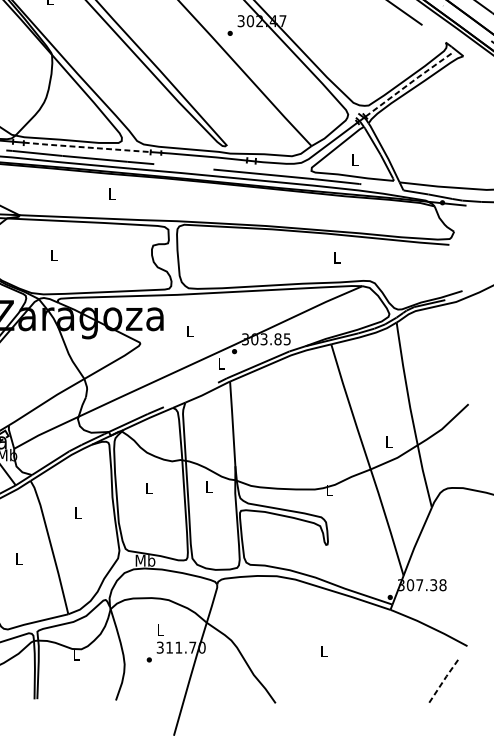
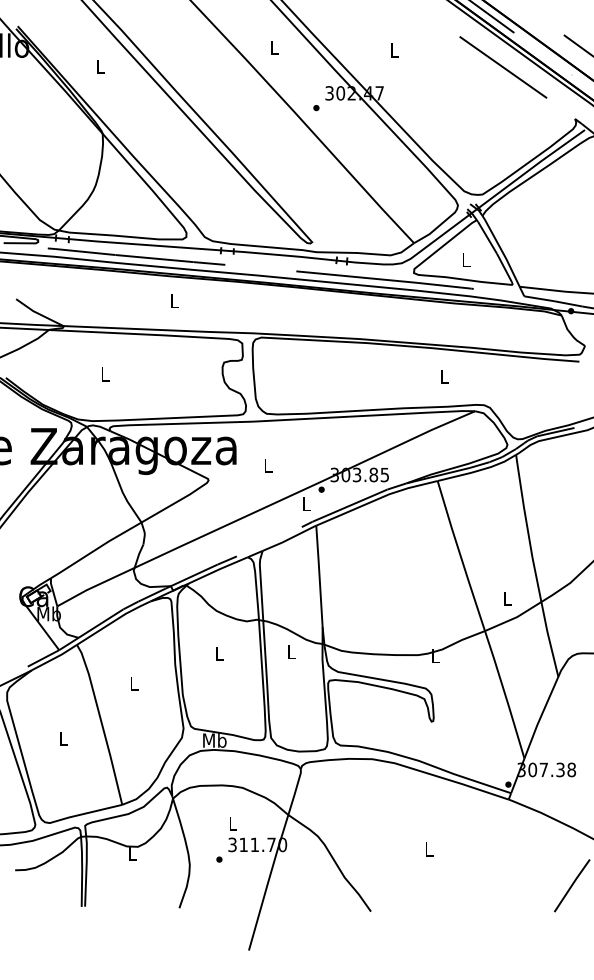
line: (410, 83) -> (532, 168), dashed -> solid
line: (86, 147) -> (144, 244), dashed -> solid
line: (443, 681) -> (572, 885), dashed -> solid

